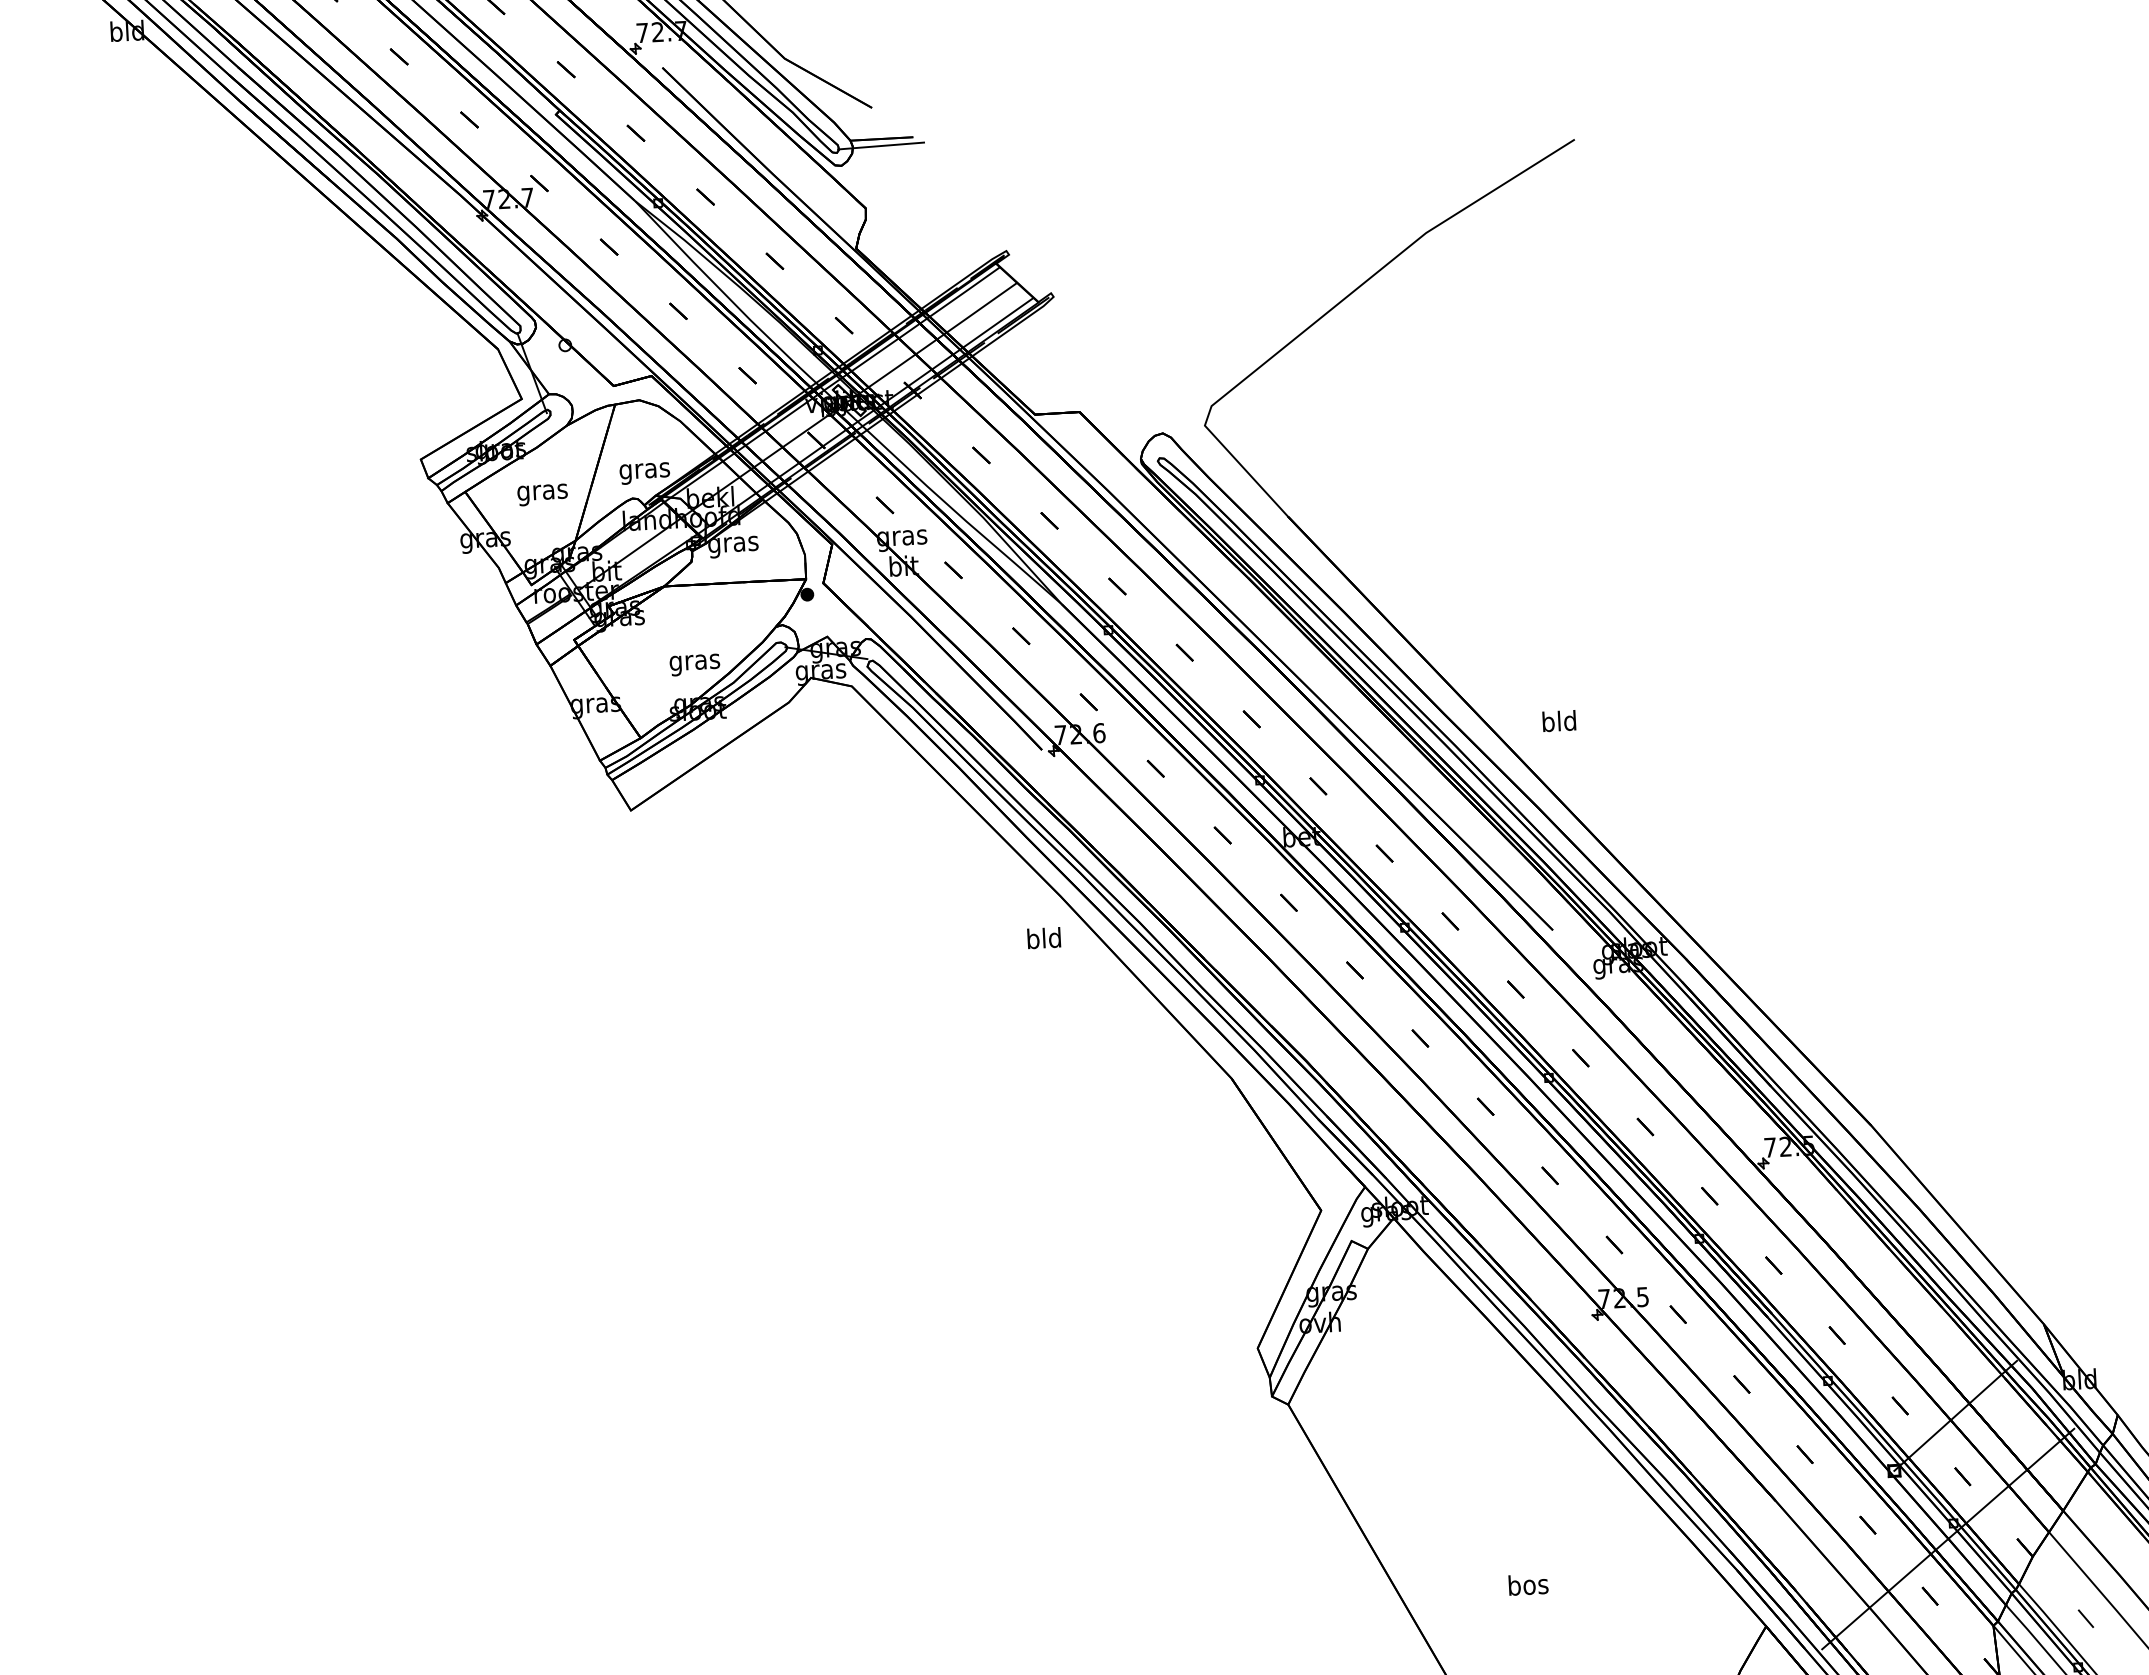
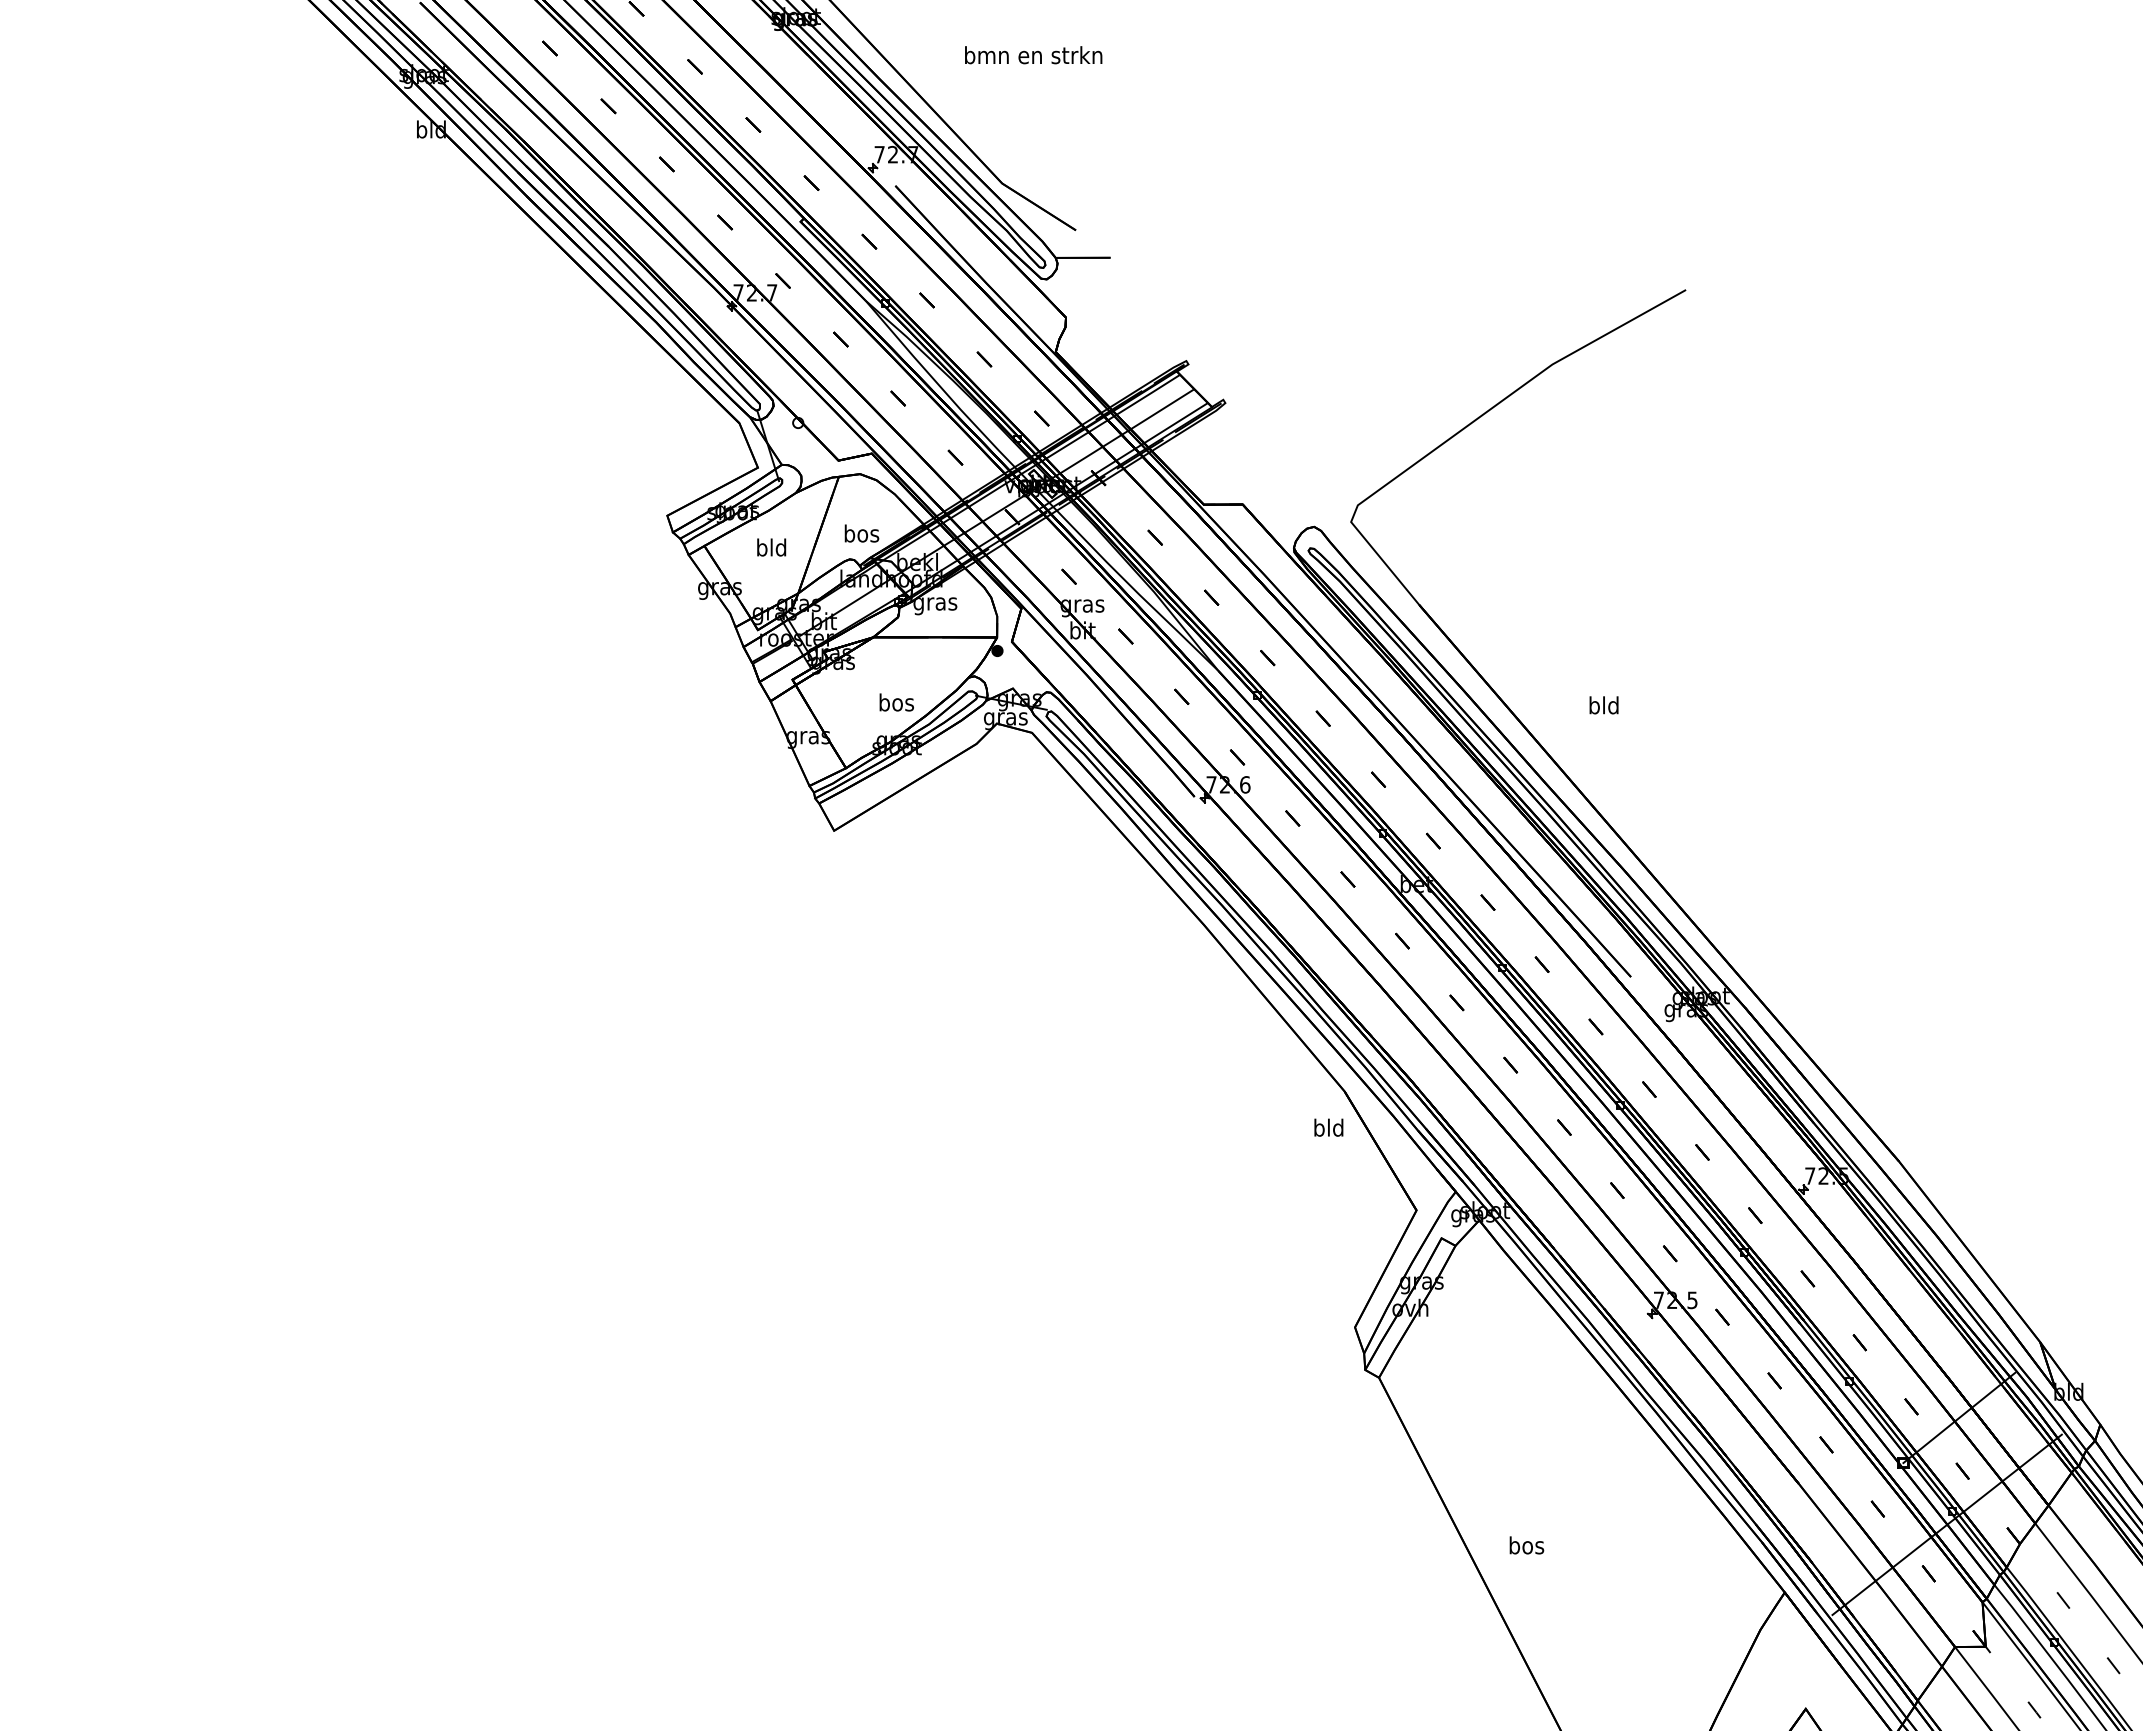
line: (880, 145) -> (1081, 263), removed
text: (644, 470) -> (861, 535), gras -> bos
text: (542, 491) -> (771, 549), gras -> bld
text: (694, 662) -> (896, 704), gras -> bos
text: (1558, 721) -> (1603, 705), moved
text: (1043, 937) -> (1328, 1127), moved
text: (1528, 1584) -> (1526, 1545), moved

